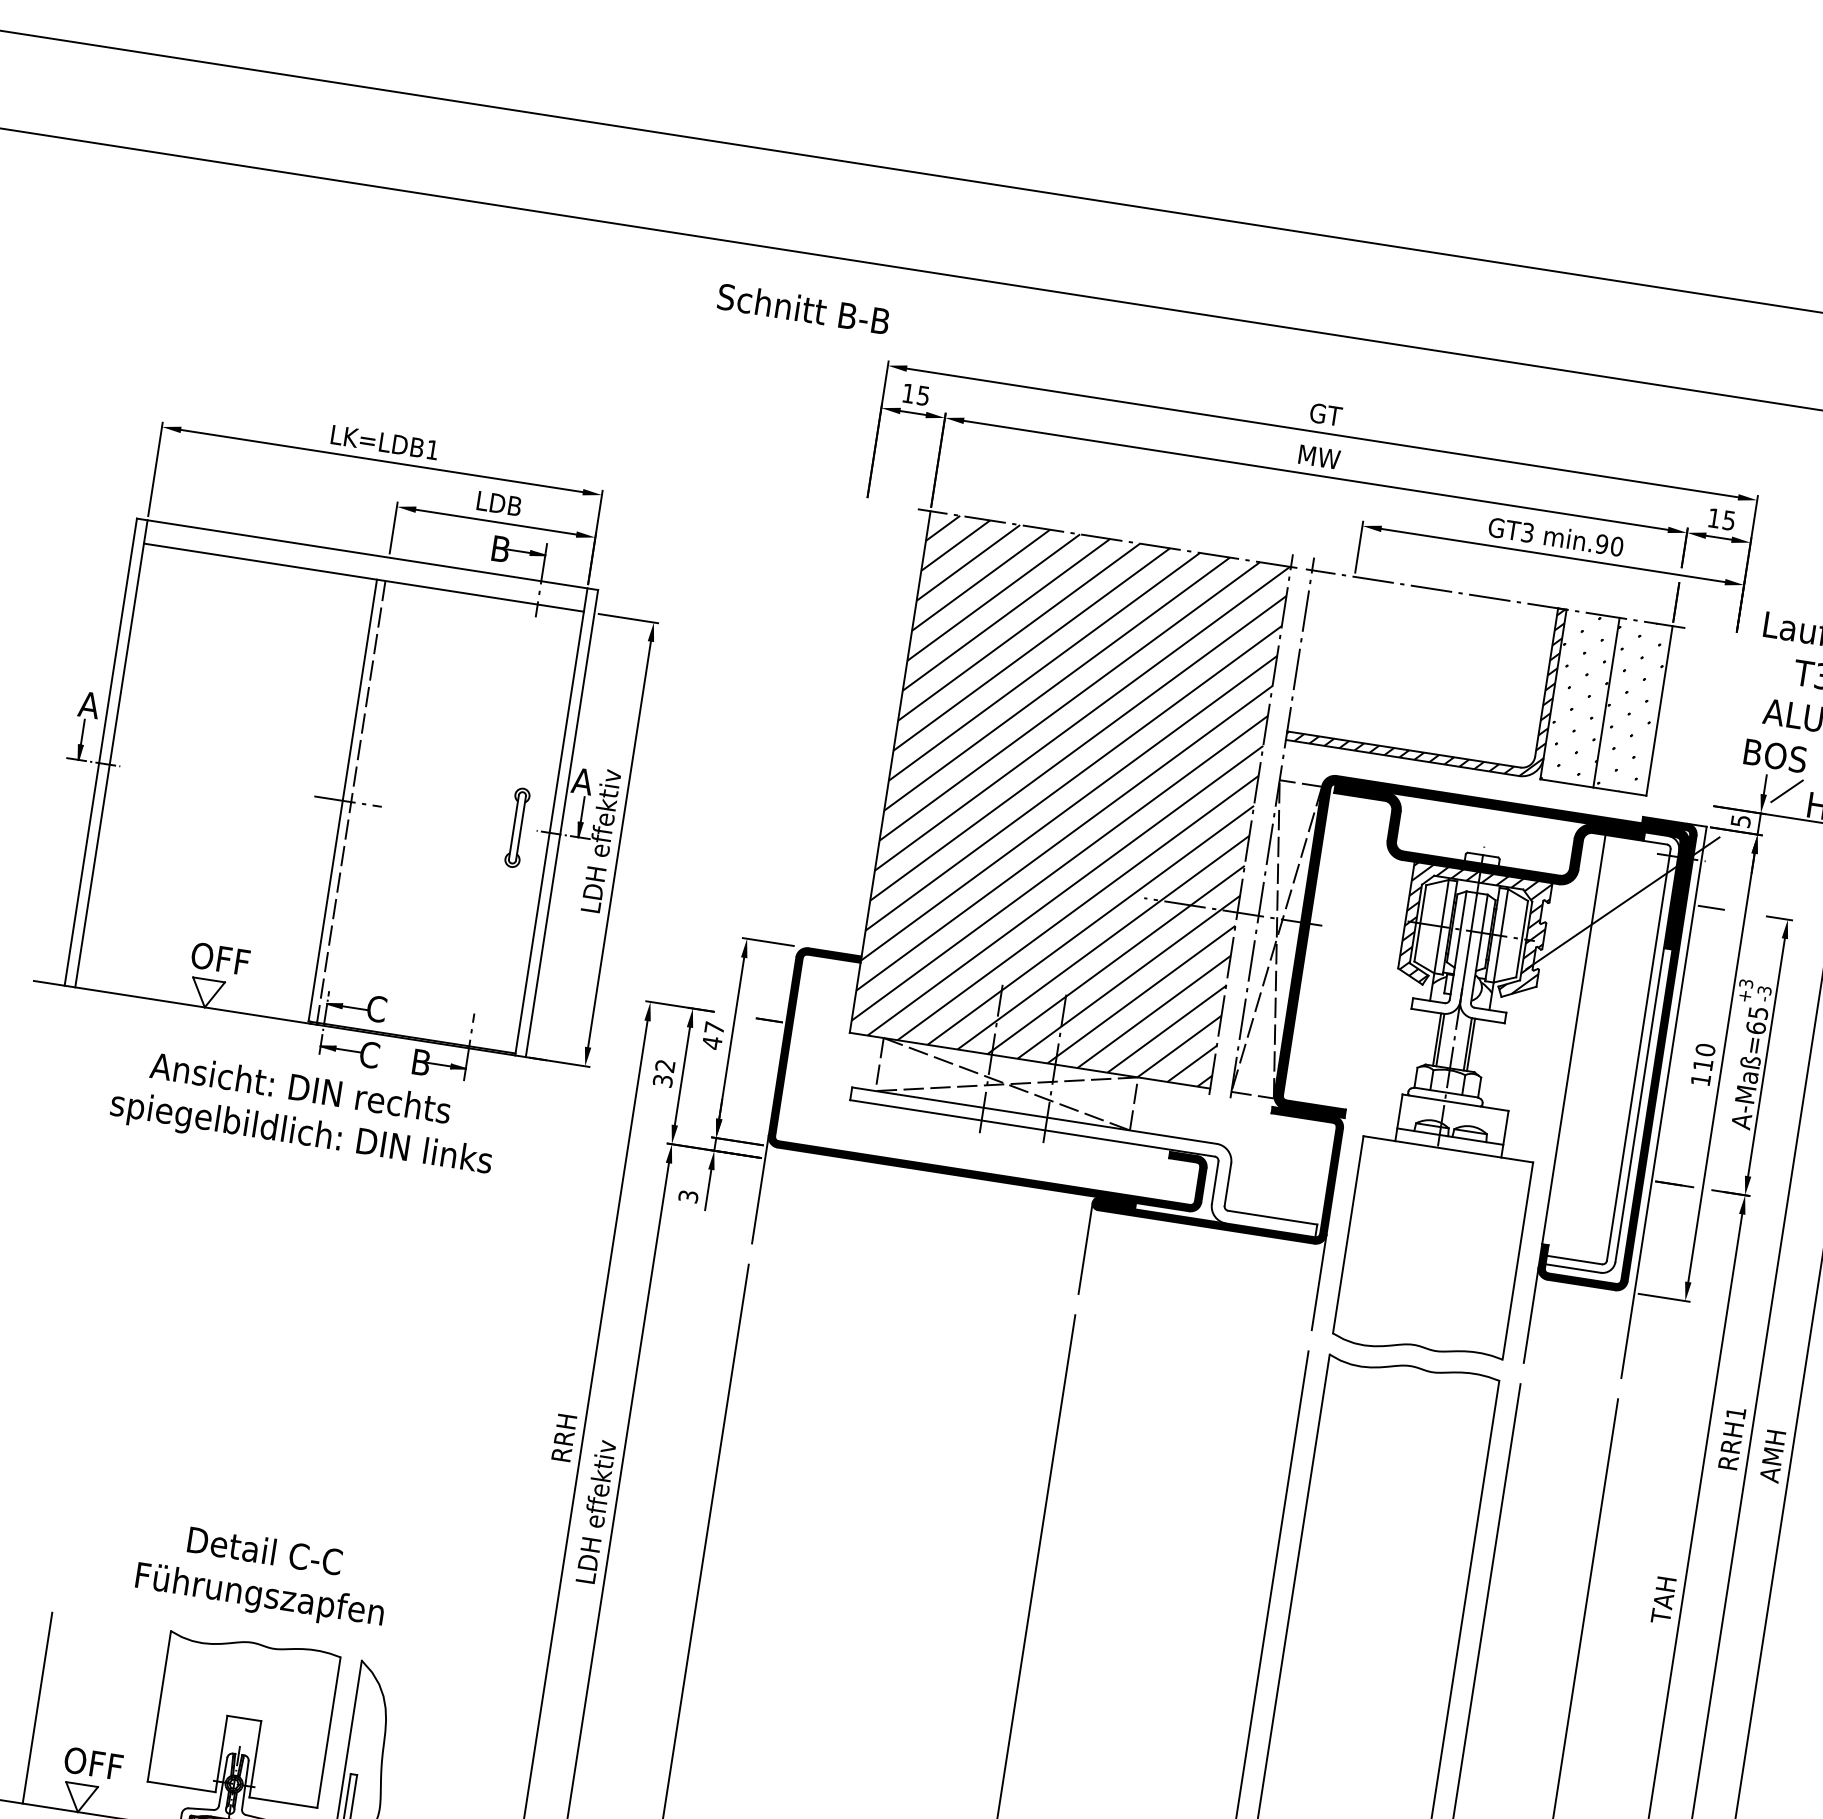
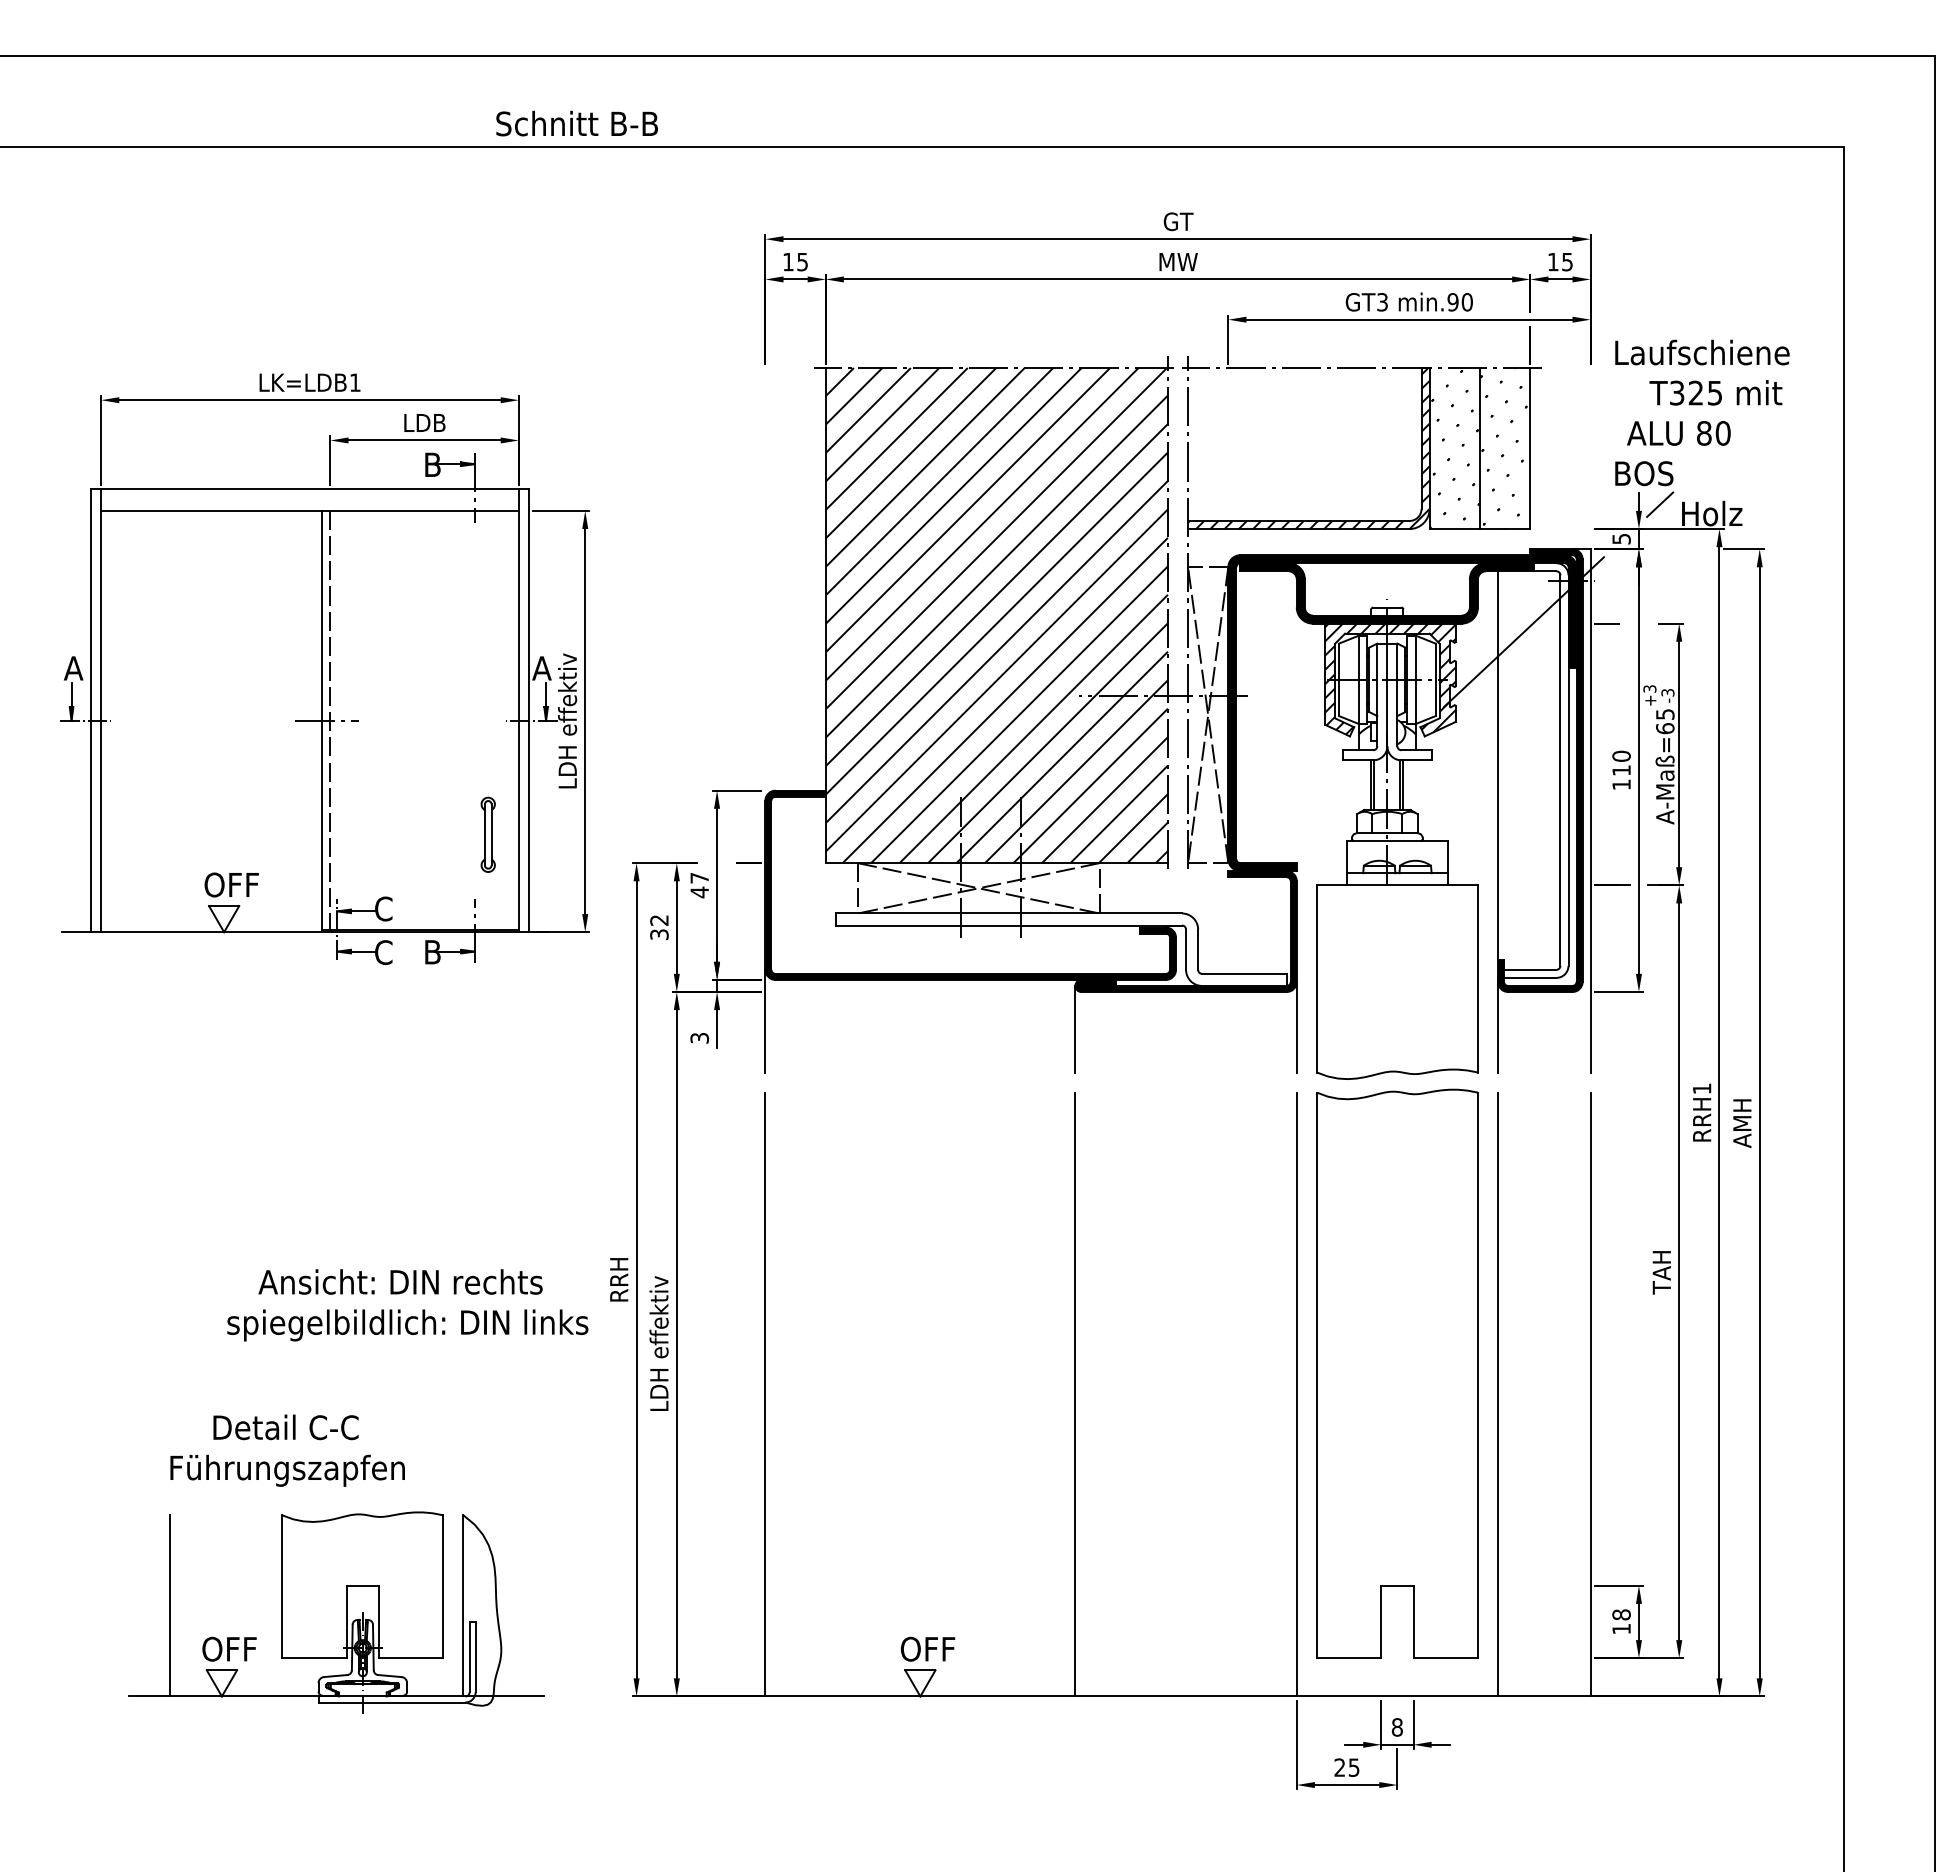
text: (803, 308) -> (576, 123), moved
part: (516, 827) -> (487, 834), moved
text: (304, 1113) -> (407, 1305), moved
text: (262, 1575) -> (287, 1450), moved

